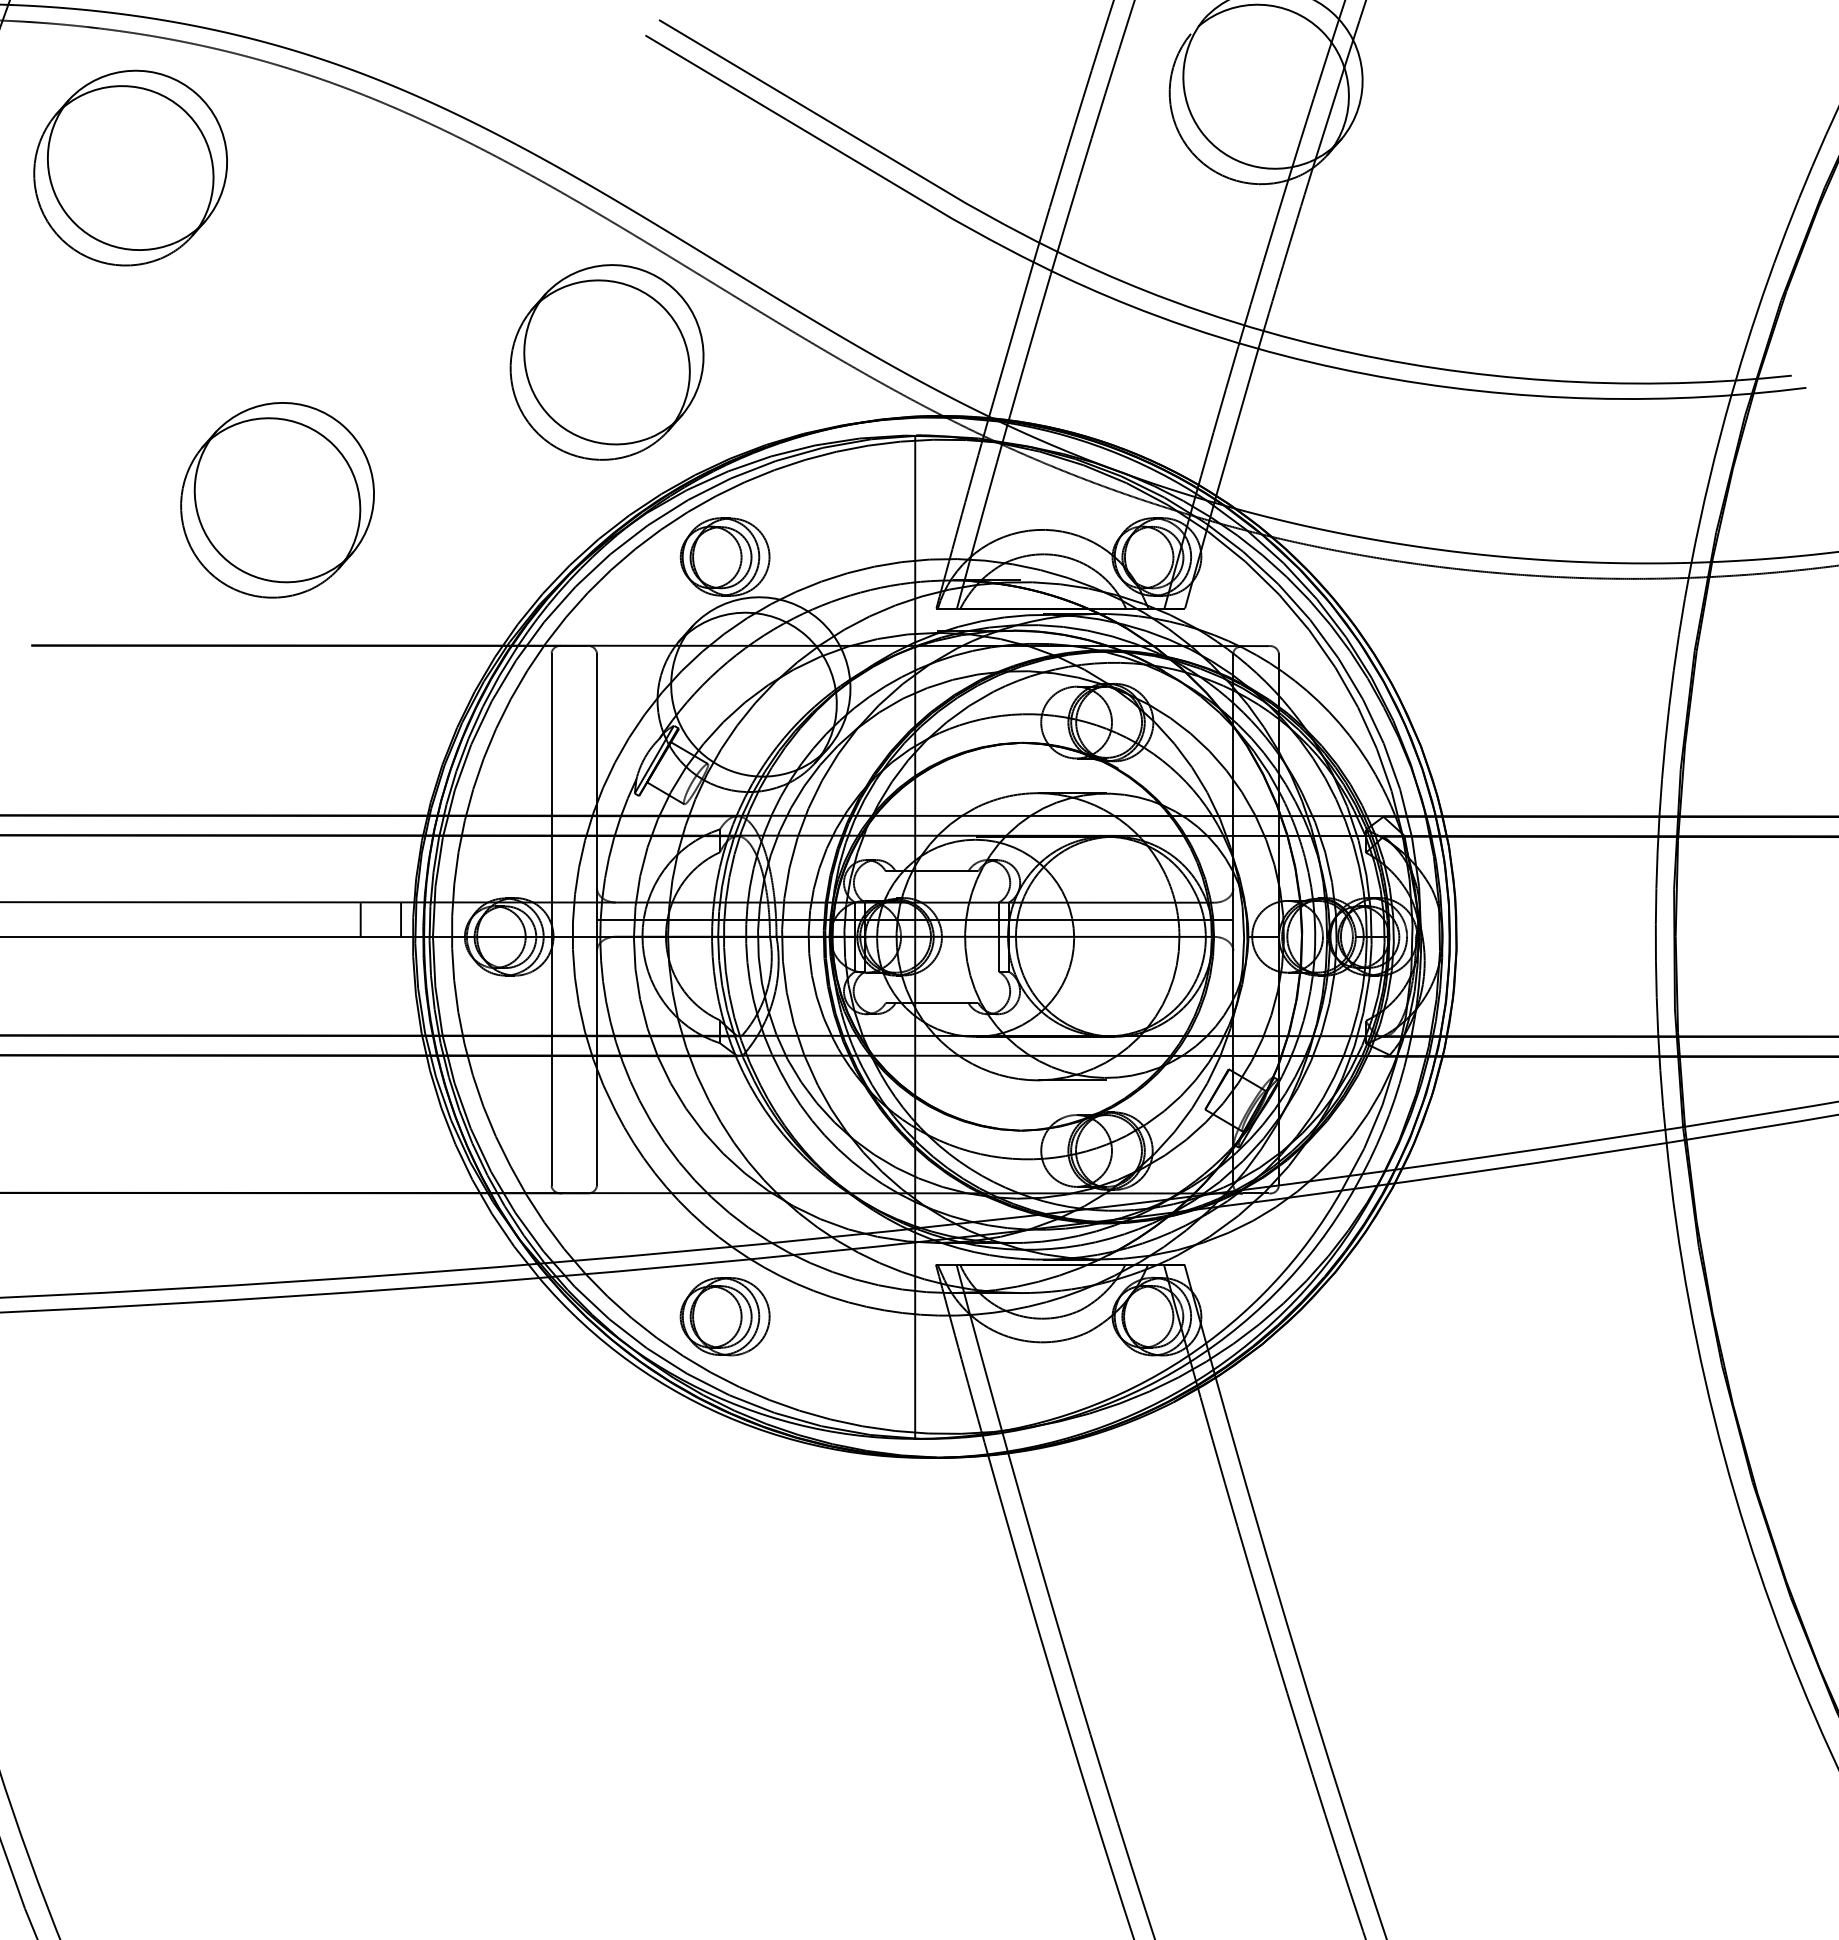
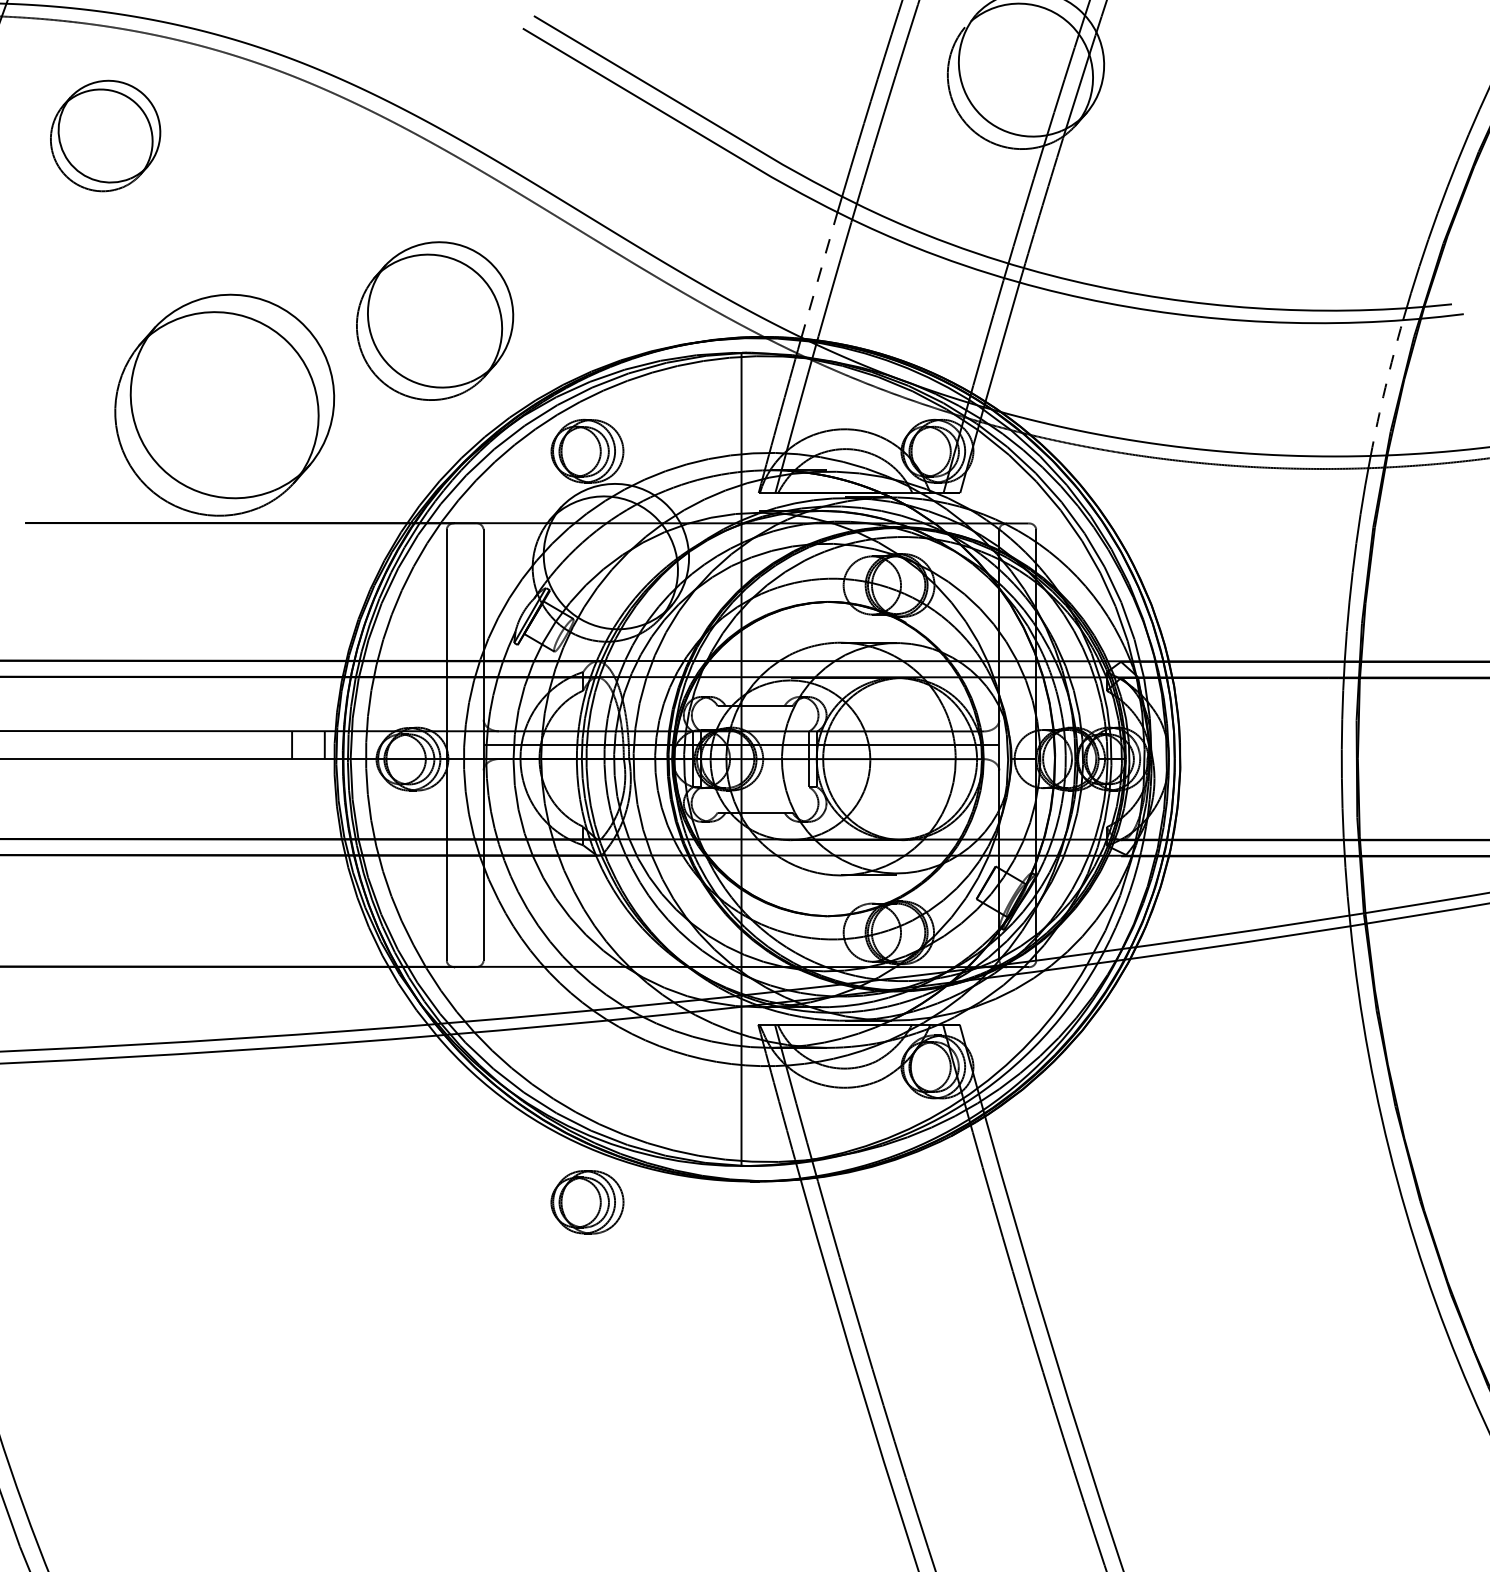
part: (130, 167) -> (105, 135), size x0.7
line: (1011, 339) -> (819, 274), solid -> dashed
part: (606, 362) -> (434, 321), moved
arc: (1709, 478) -> (1385, 387), solid -> dashed
part: (277, 500) -> (224, 405), size x1.4
part: (724, 1316) -> (586, 1202), moved

